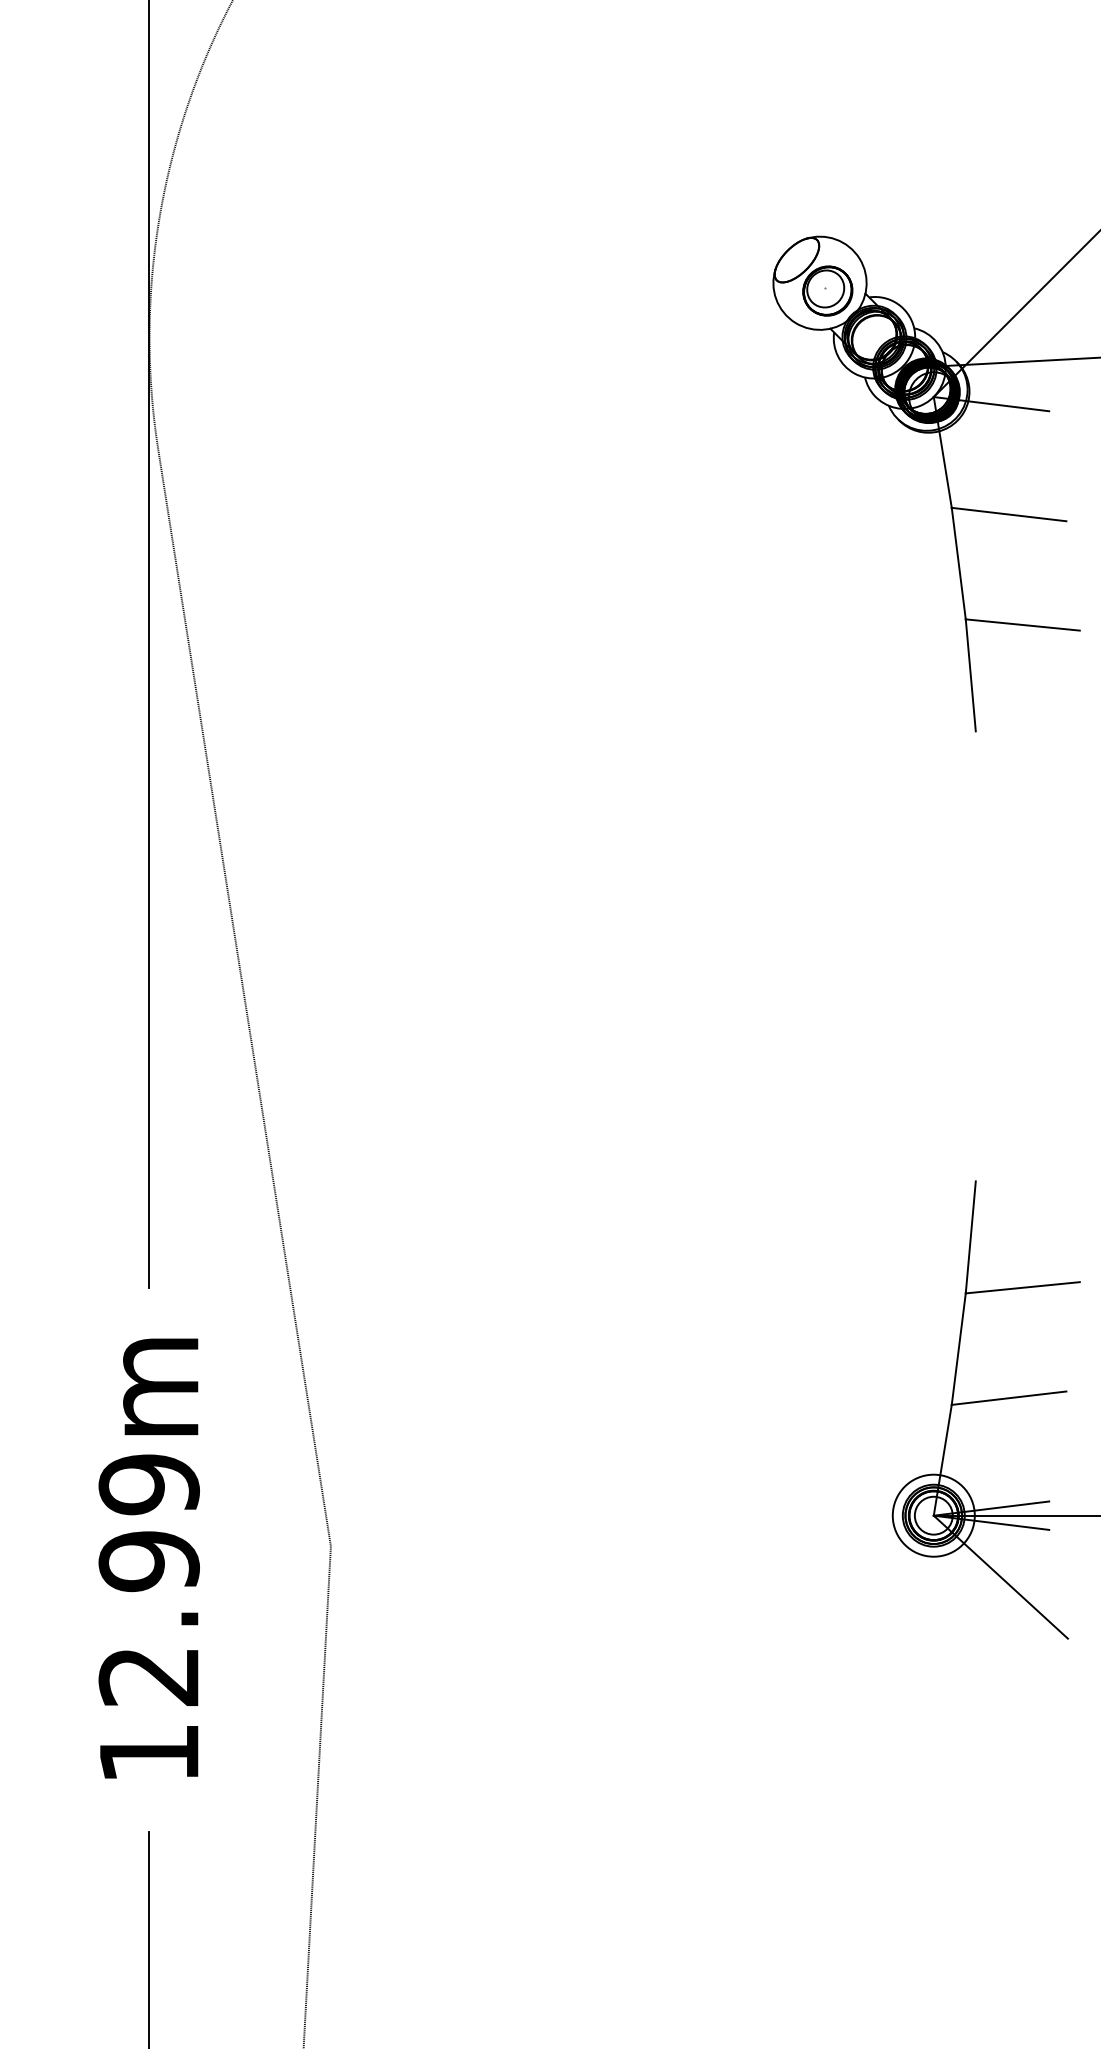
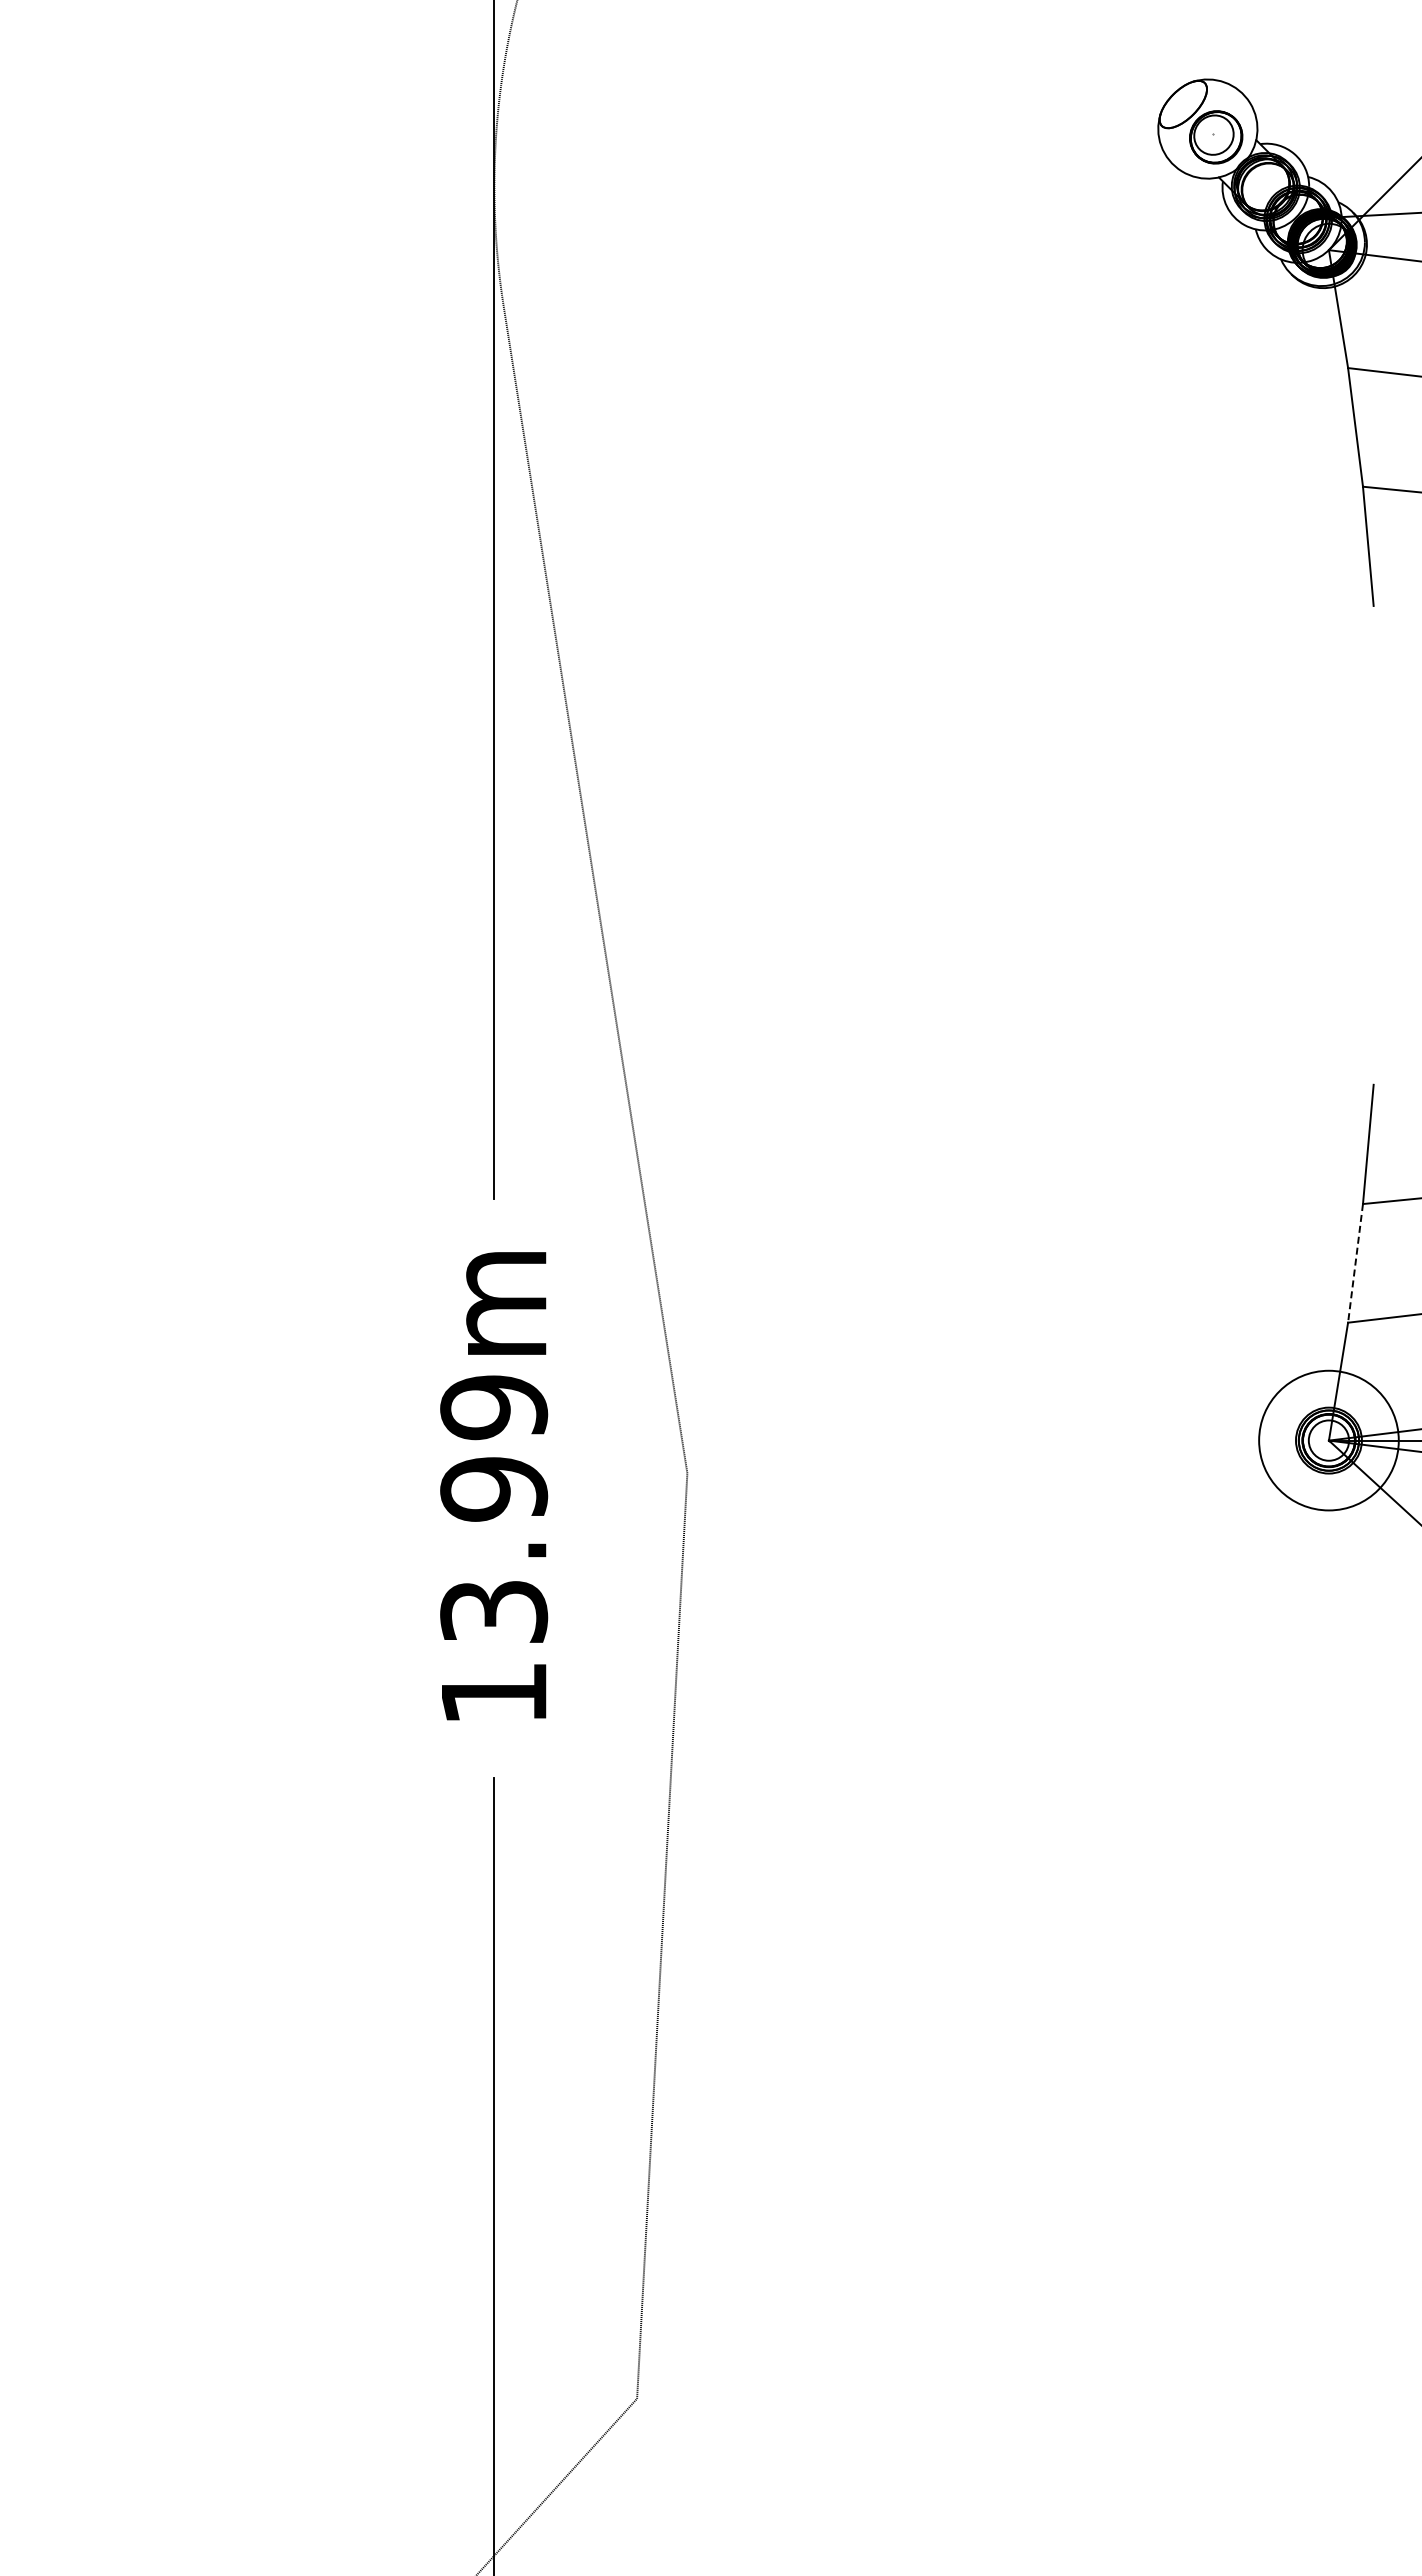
line: (958, 1349) -> (1355, 1263), solid -> dashed
circle: (933, 1515) -> (1328, 1440), size x1.6
text: (149, 1677) -> (494, 1612), 12.99m -> 13.99m

